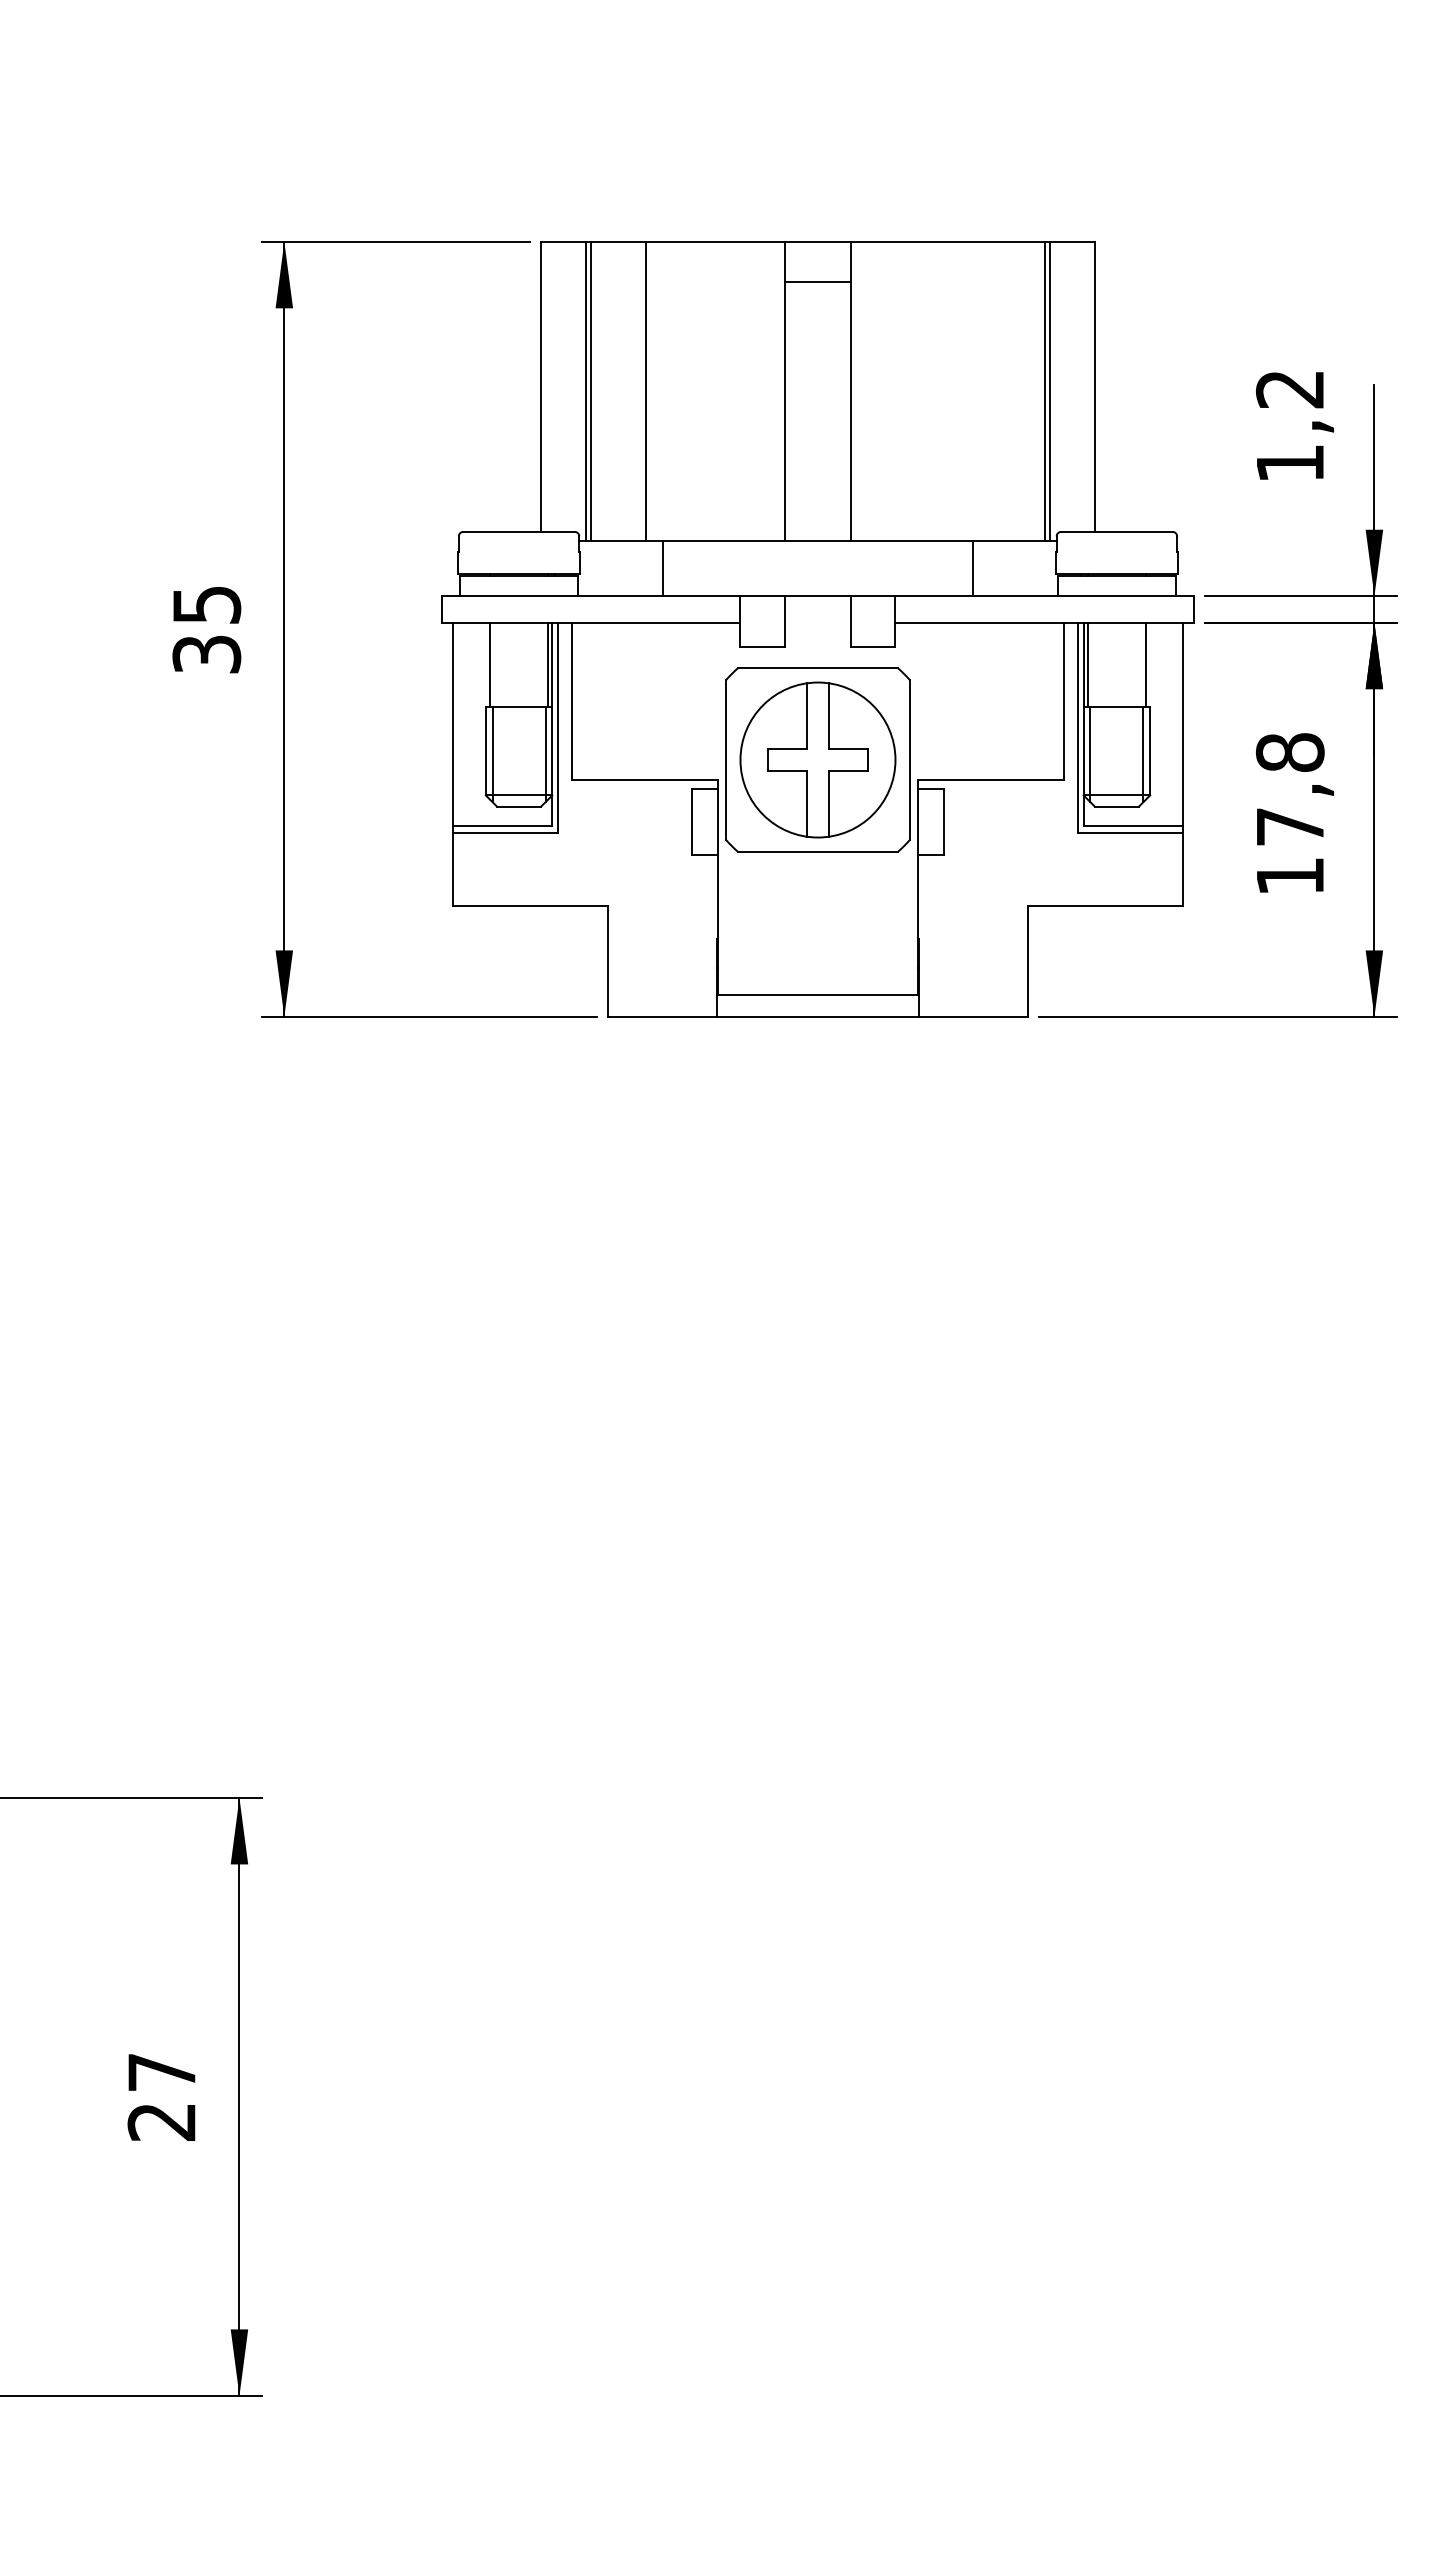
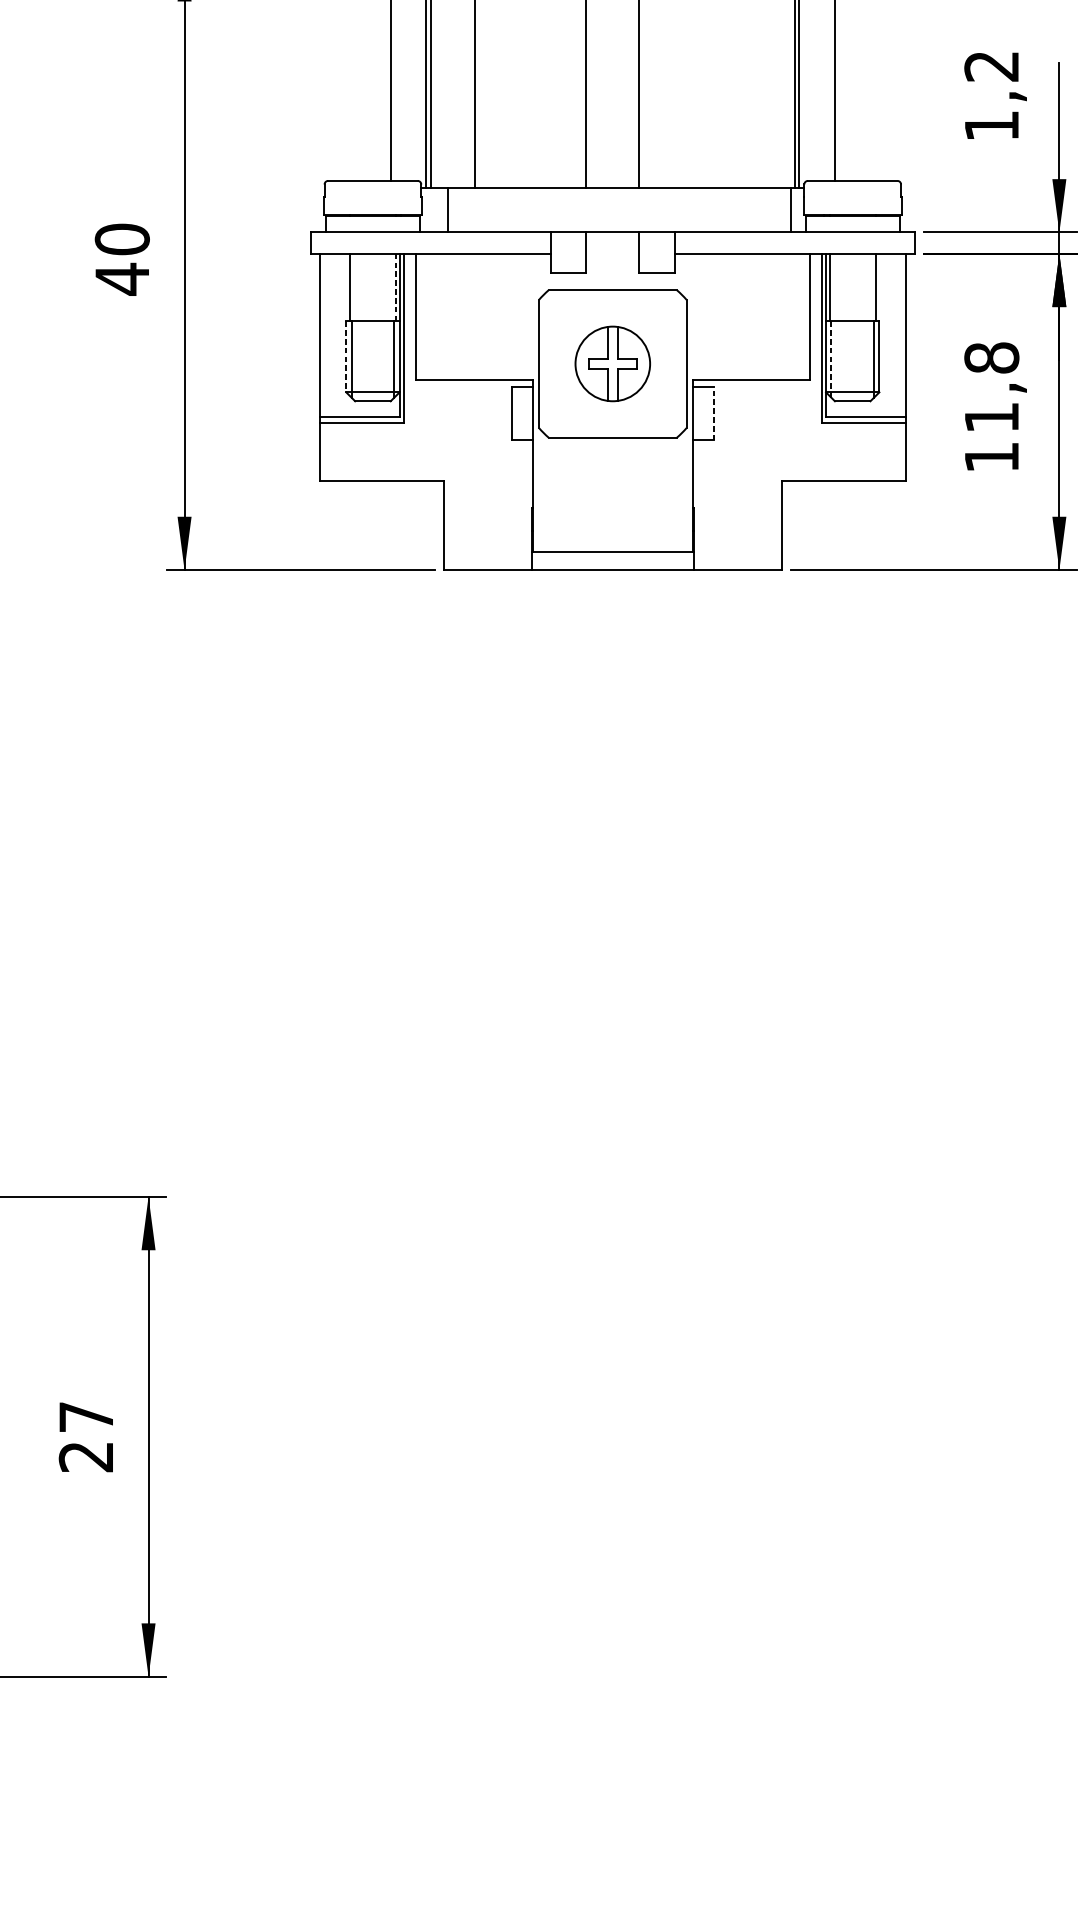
line: (662, 568) -> (447, 210), moved
line: (972, 568) -> (790, 210), moved
text: (206, 630) -> (122, 260), 35 -> 40
line: (547, 665) -> (395, 288), solid -> dashed
line: (485, 751) -> (346, 357), solid -> dashed
line: (1090, 754) -> (831, 359), solid -> dashed
part: (817, 759) -> (612, 363), size x0.6
line: (944, 821) -> (714, 413), solid -> dashed
text: (1290, 826) -> (992, 417), 17,8 -> 11,8

